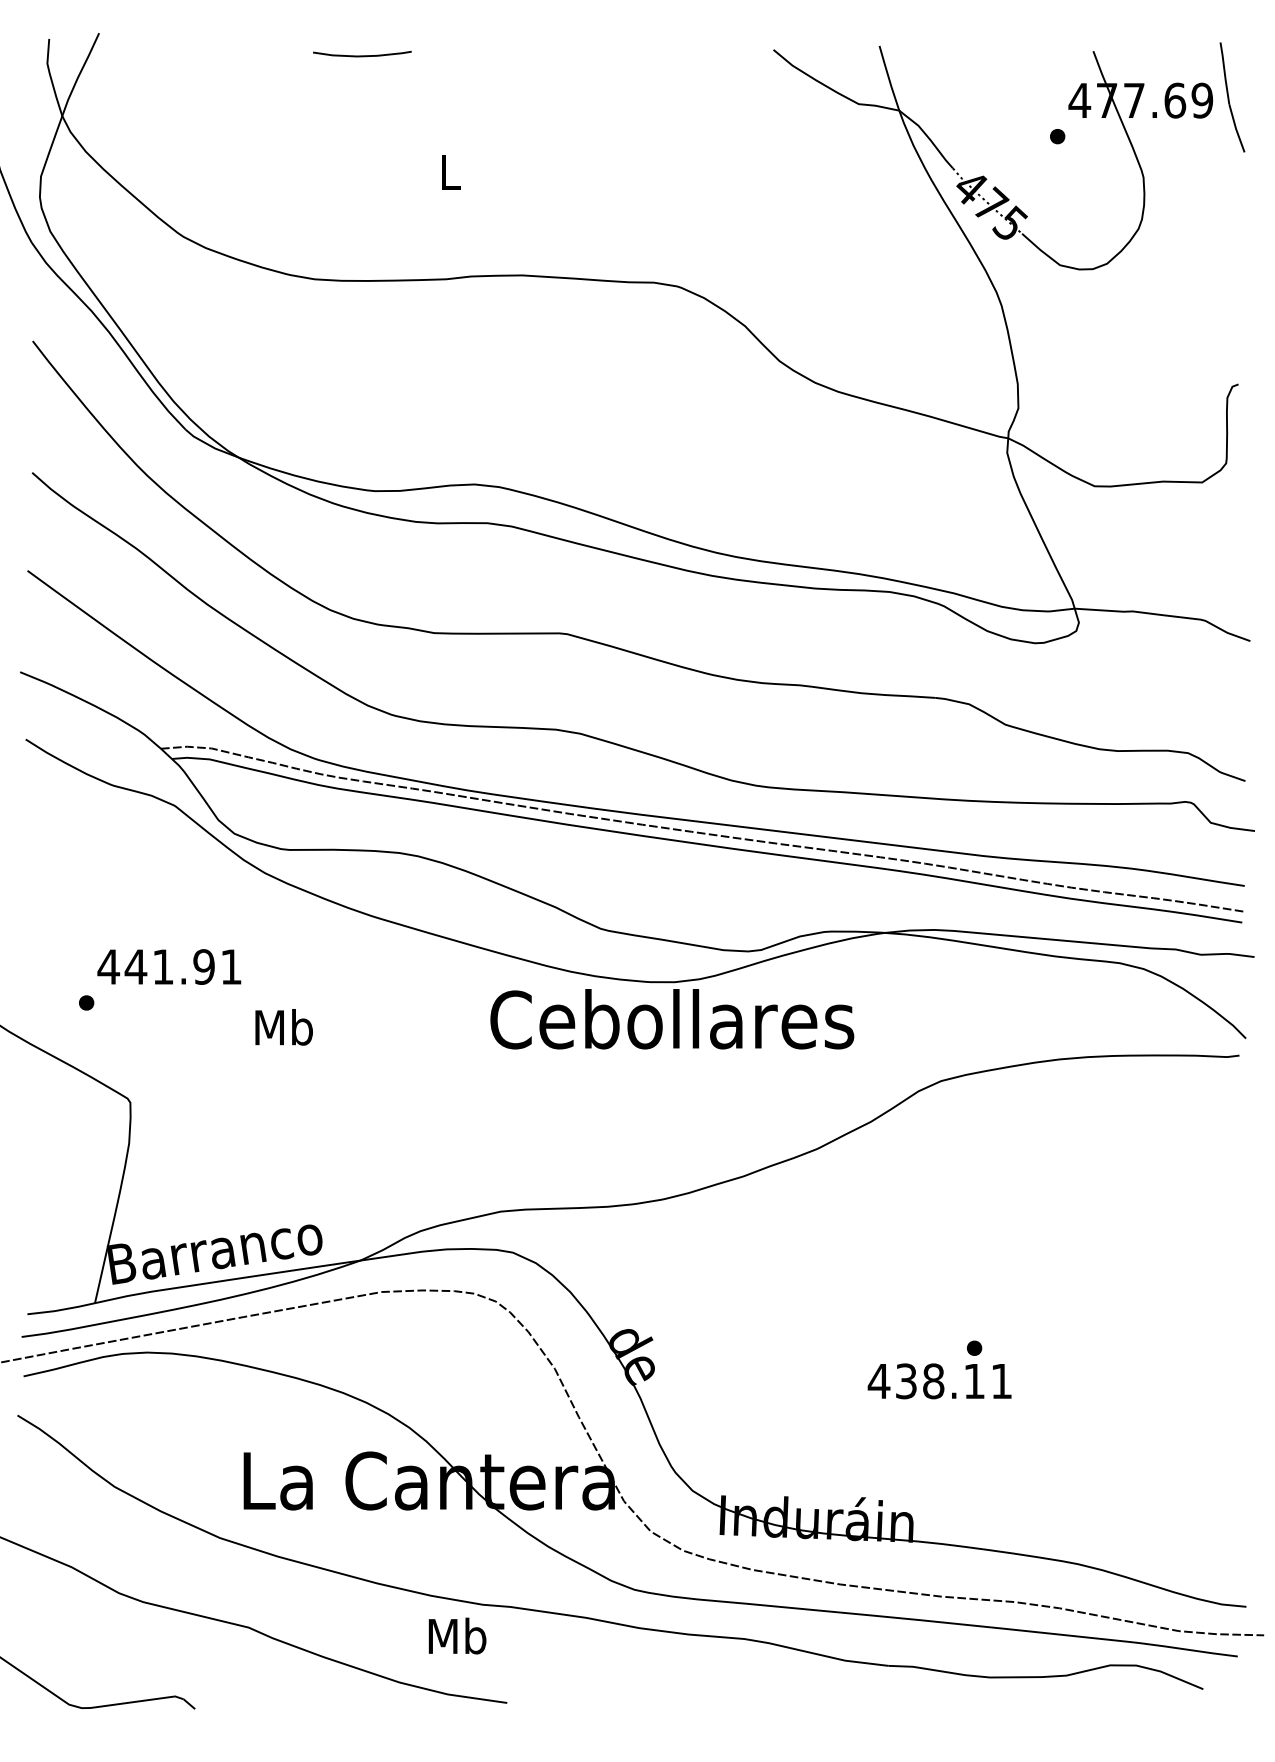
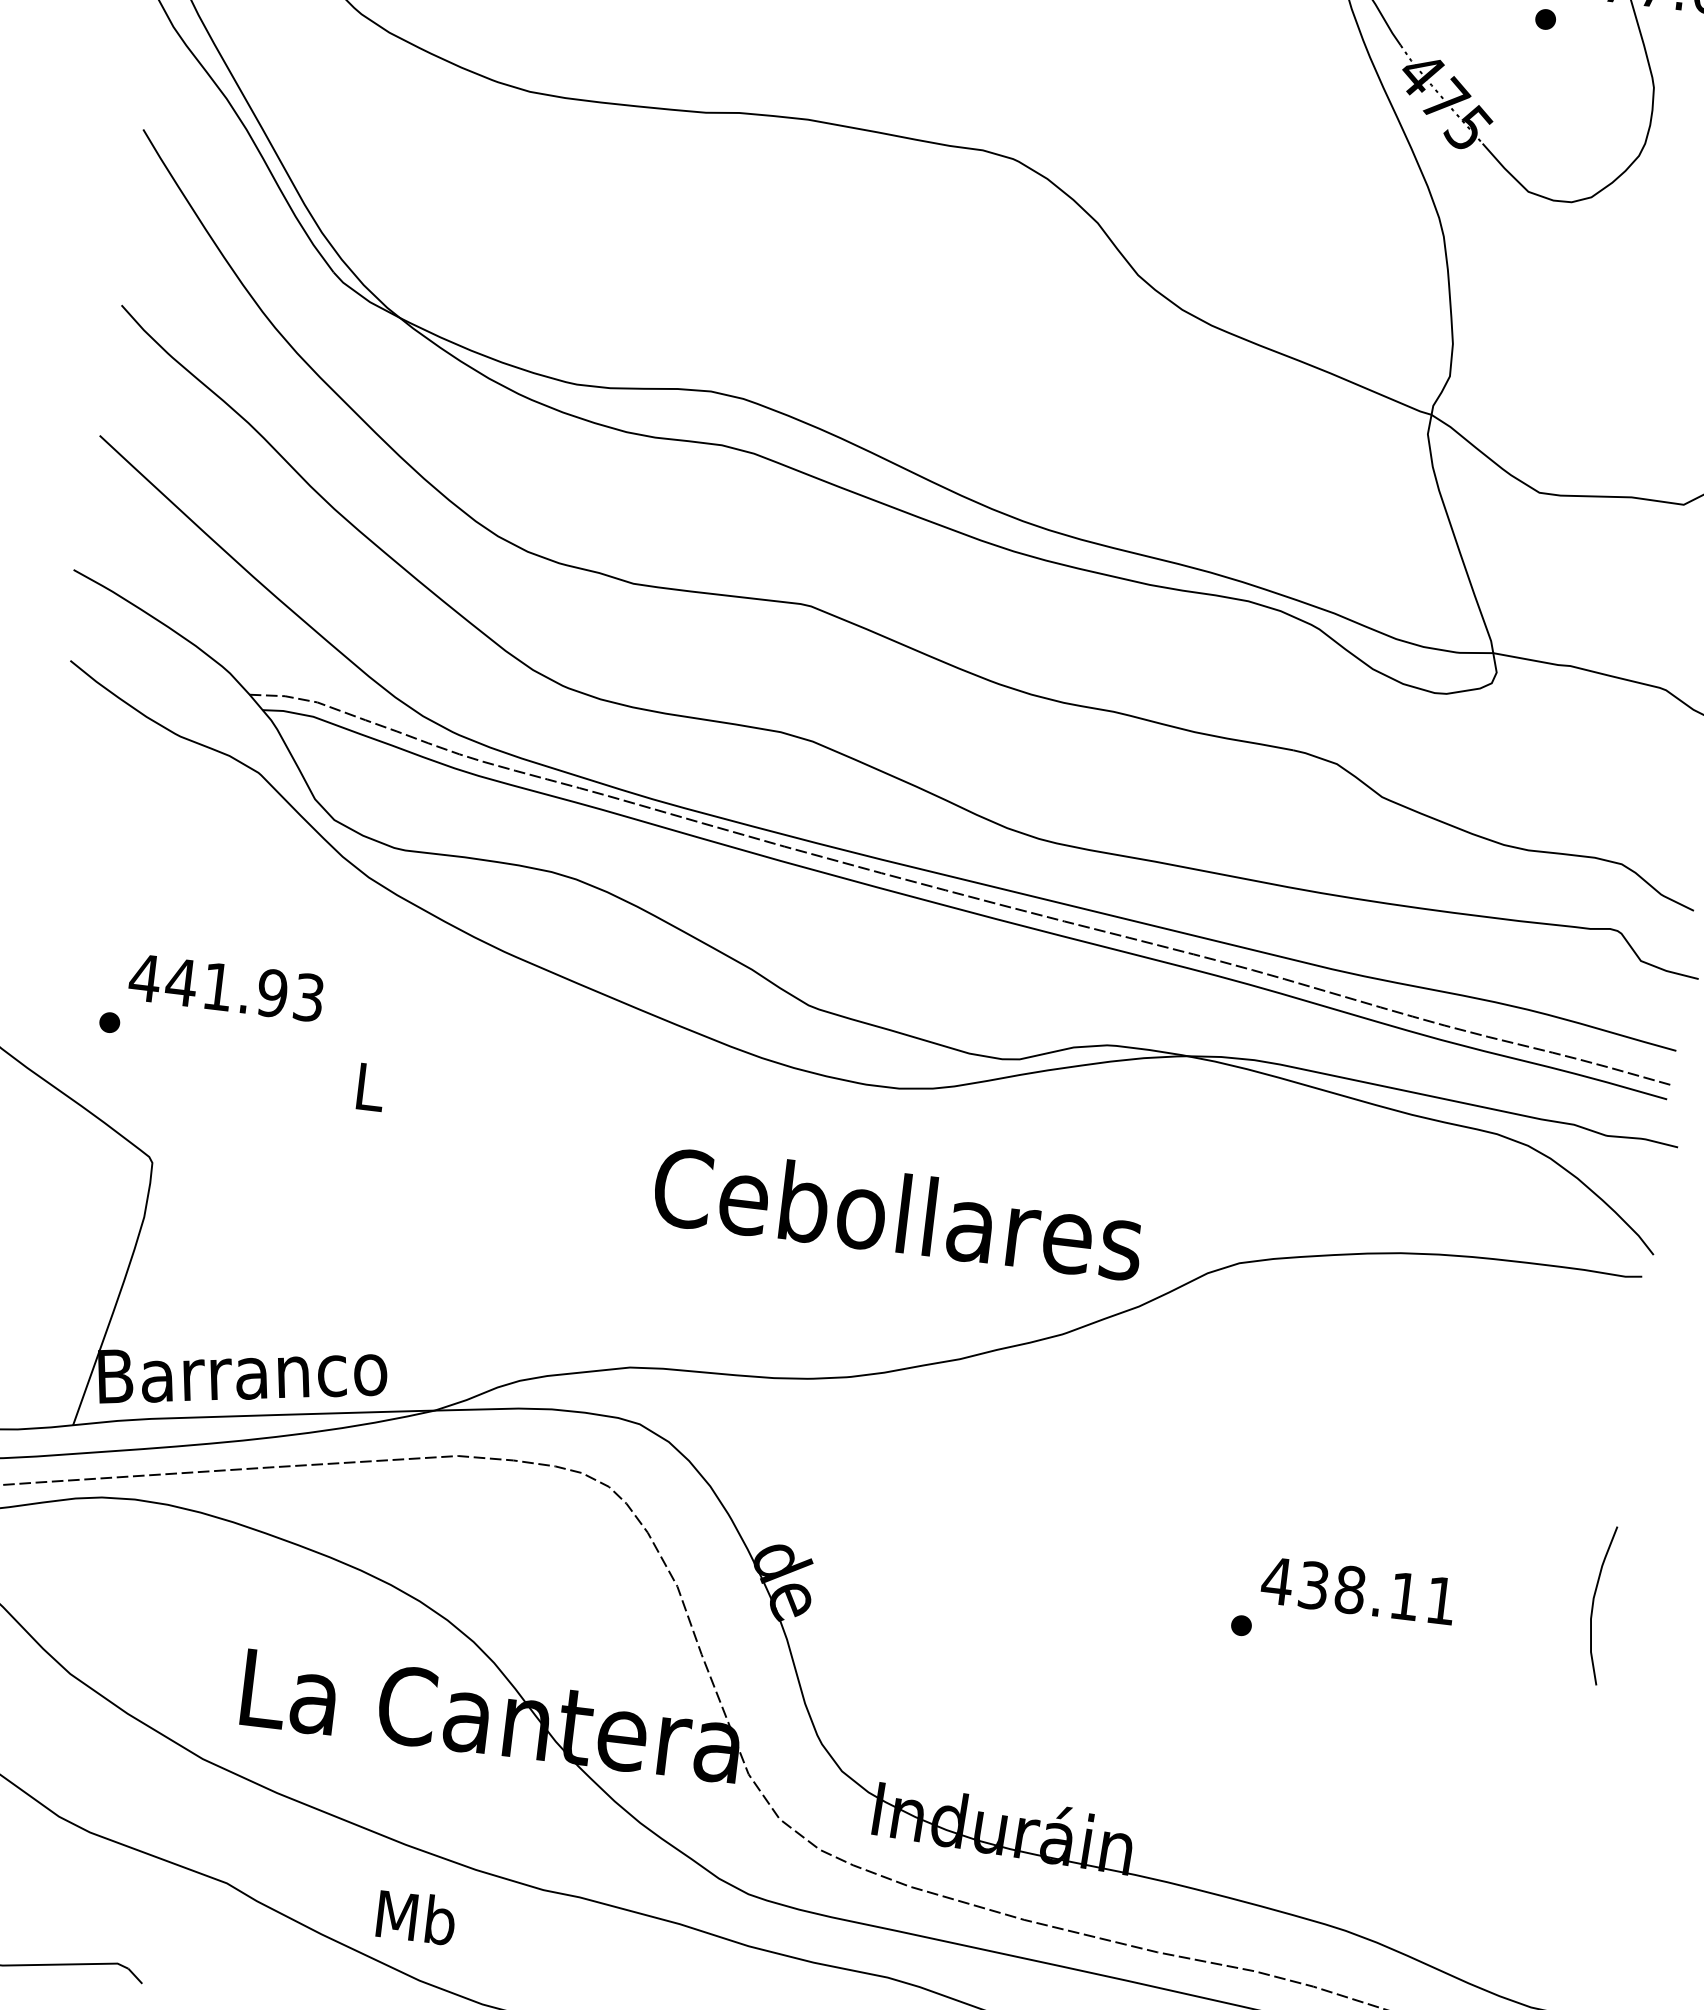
text: (231, 966) -> (309, 996), 441.91 -> 441.93
text: (672, 1019) -> (898, 1213), moved
text: (283, 1027) -> (369, 1086), Mb -> L
curve: (1232, 1301) -> (1593, 1604), added
text: (939, 1381) -> (1358, 1591), moved
text: (457, 1635) -> (416, 1916), moved

